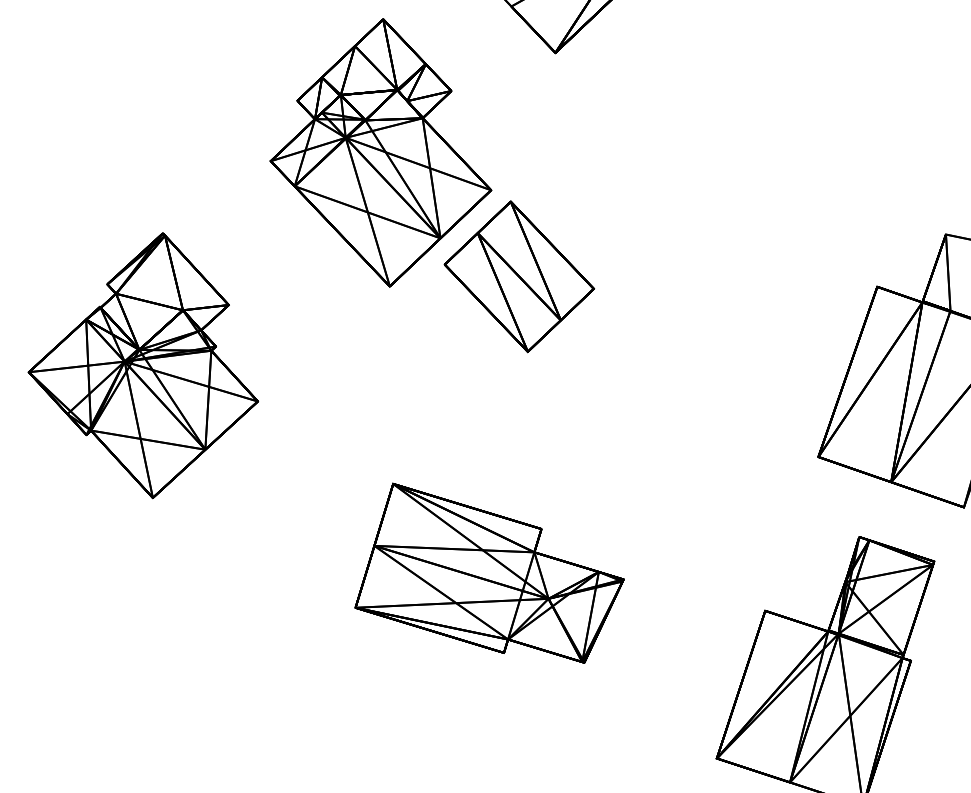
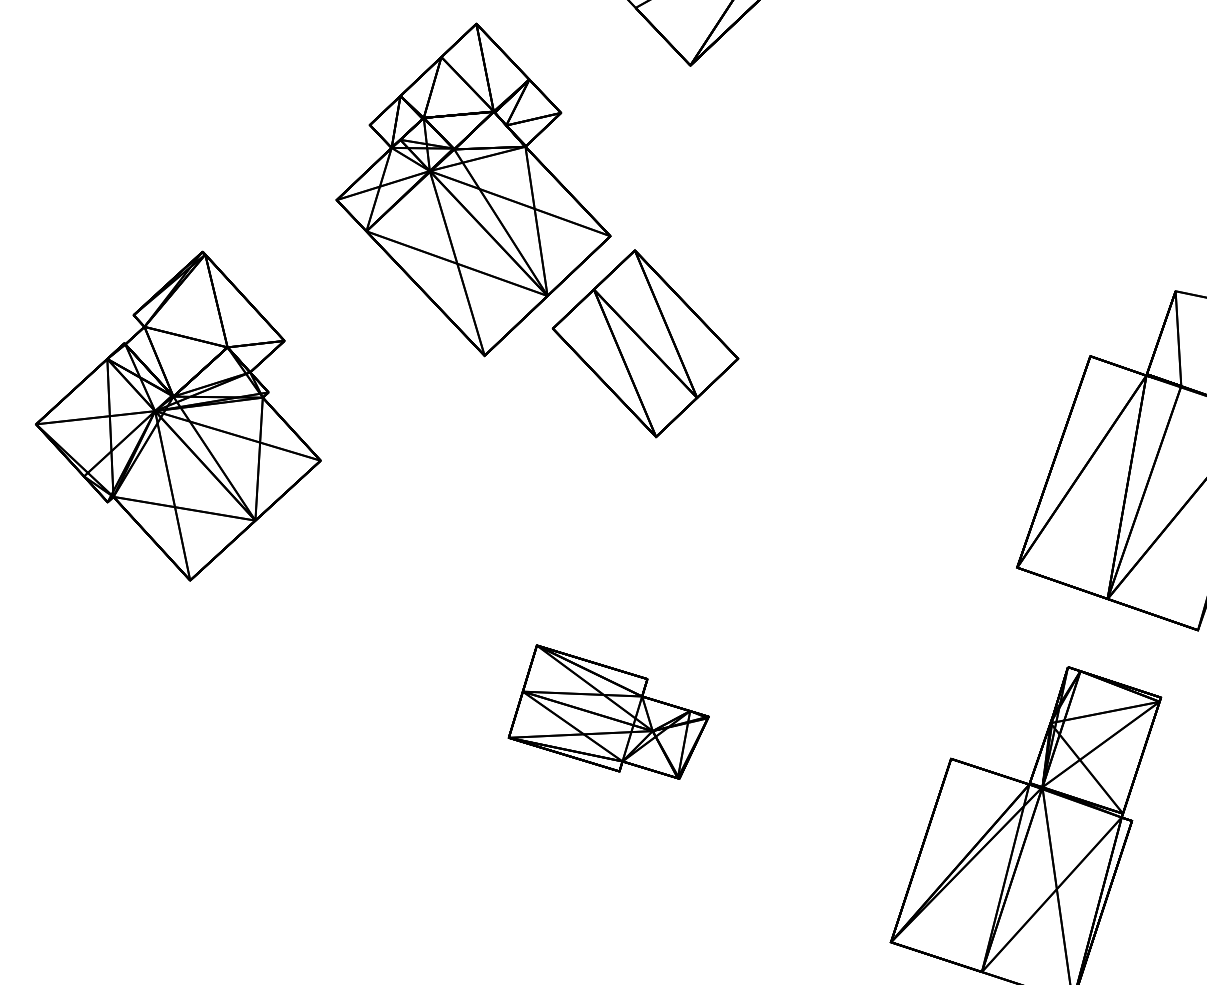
part: (143, 365) -> (178, 415), moved
part: (489, 572) -> (608, 711), size x0.6

